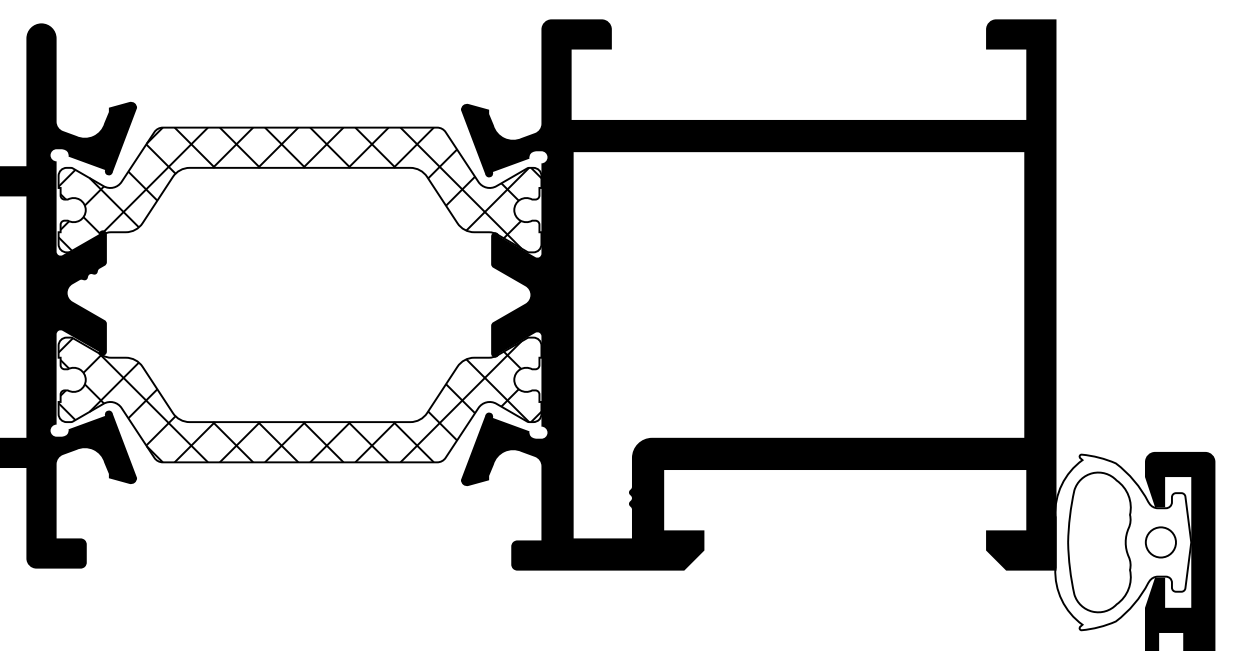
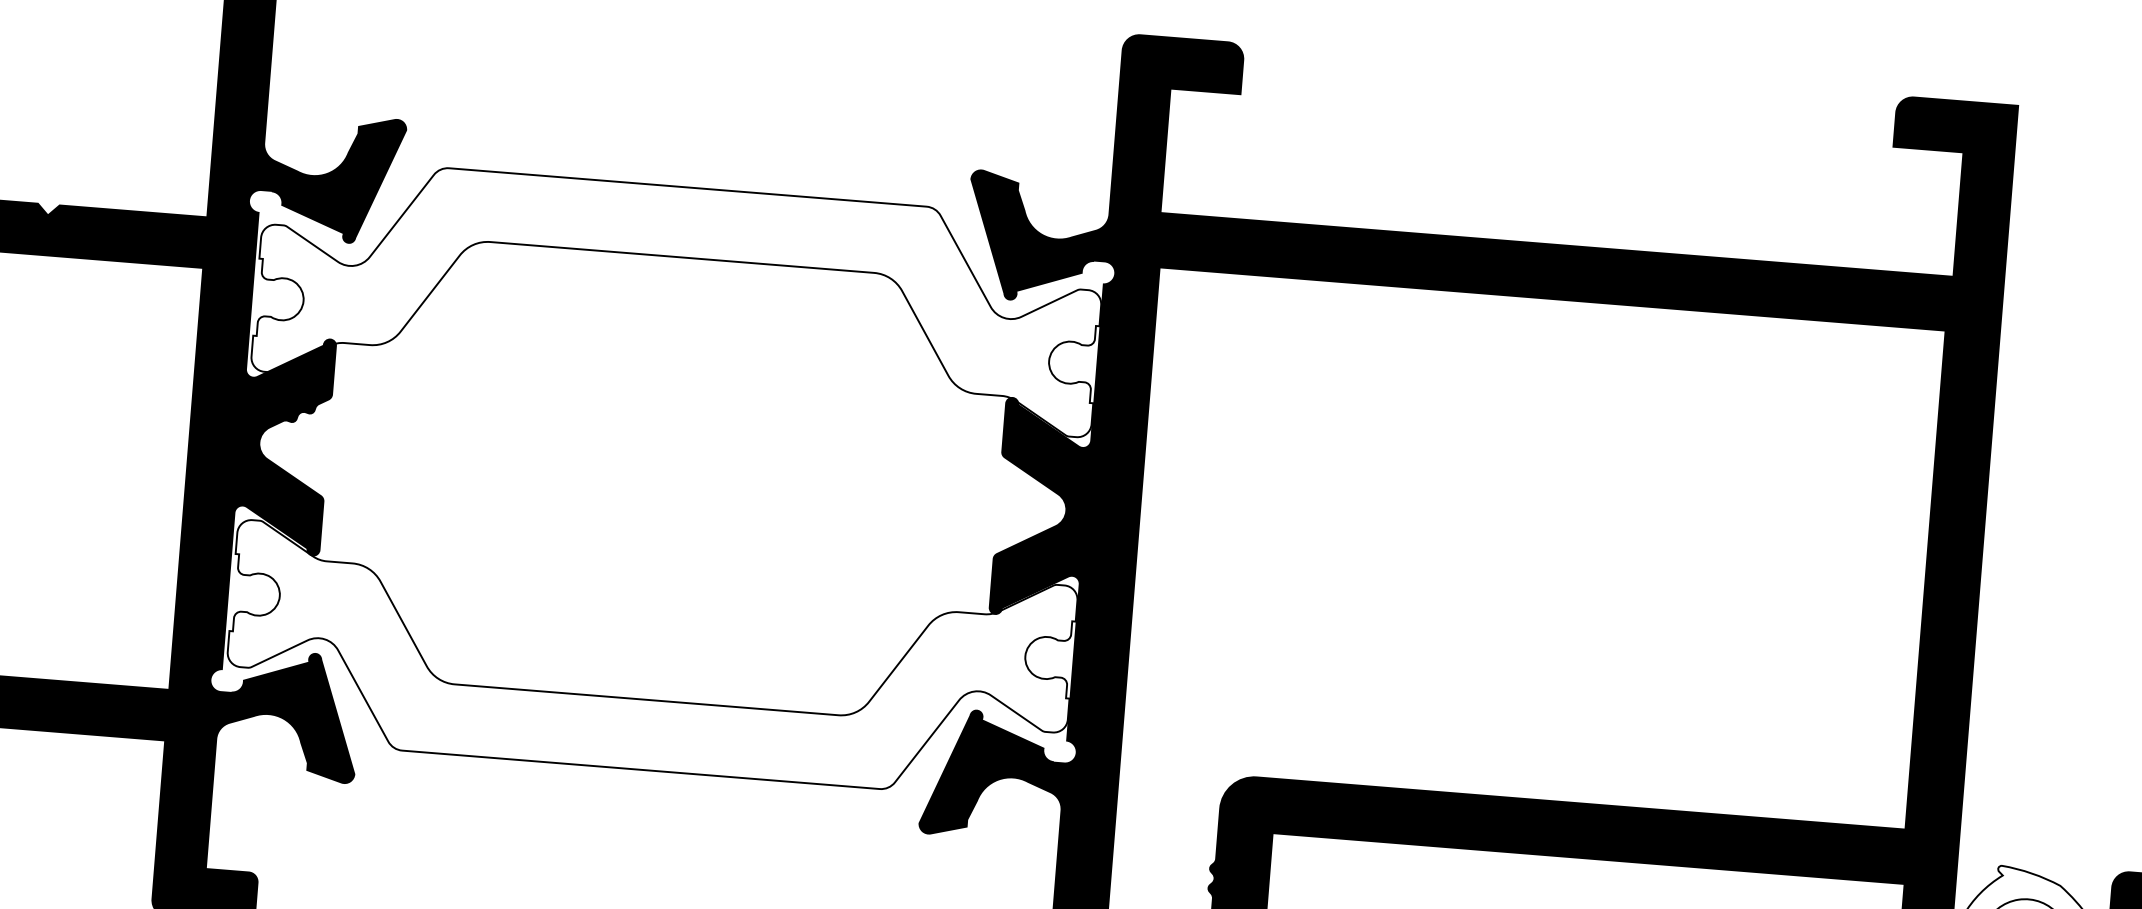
hatch: (299, 189) -> (678, 295), removed
hatch: (299, 400) -> (648, 662), removed

